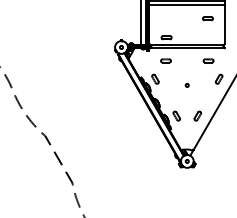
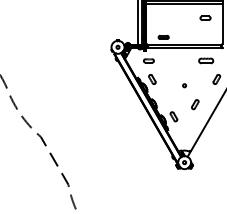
part: (165, 60) -> (148, 60), moved
part: (208, 60) -> (206, 60), size x1.4
part: (197, 115) -> (194, 104), moved

